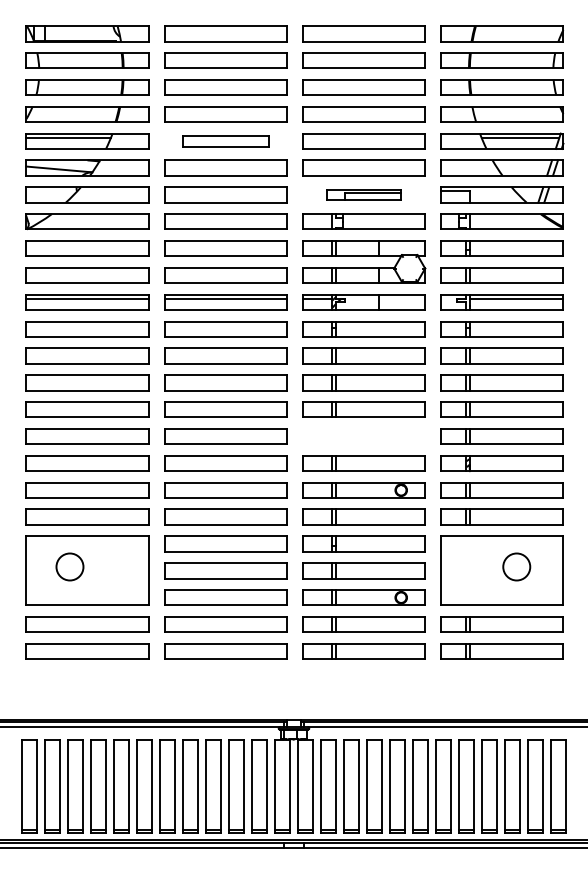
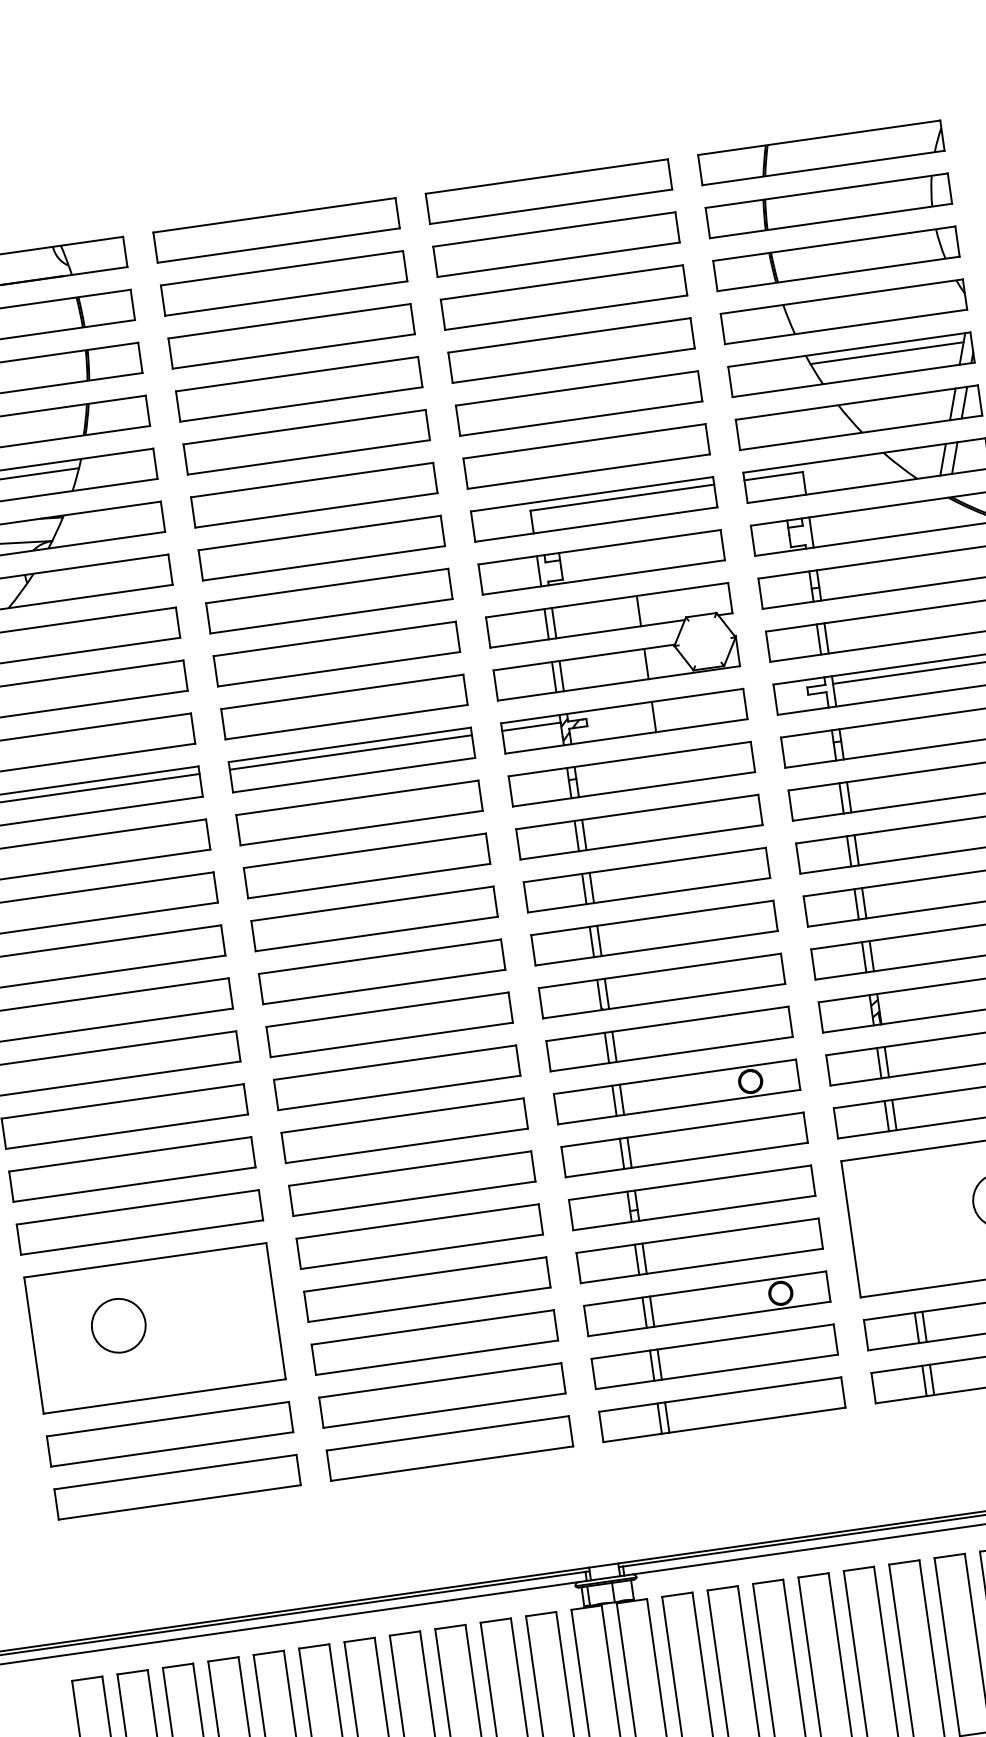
part: (225, 141) -> (306, 442), size x1.43
part: (363, 194) -> (593, 508), size x1.67
part: (363, 436) -> (661, 985), added

